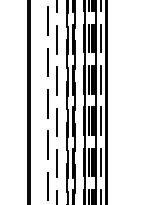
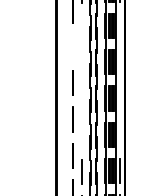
line: (101, 38) -> (120, 25), removed
line: (57, 39) -> (81, 26), removed
line: (46, 61) -> (72, 46), removed
line: (101, 80) -> (120, 62), removed
line: (57, 81) -> (81, 63), removed
line: (101, 121) -> (120, 98), removed
line: (57, 122) -> (81, 99), removed
line: (101, 162) -> (120, 134), removed
line: (57, 163) -> (81, 135), removed

